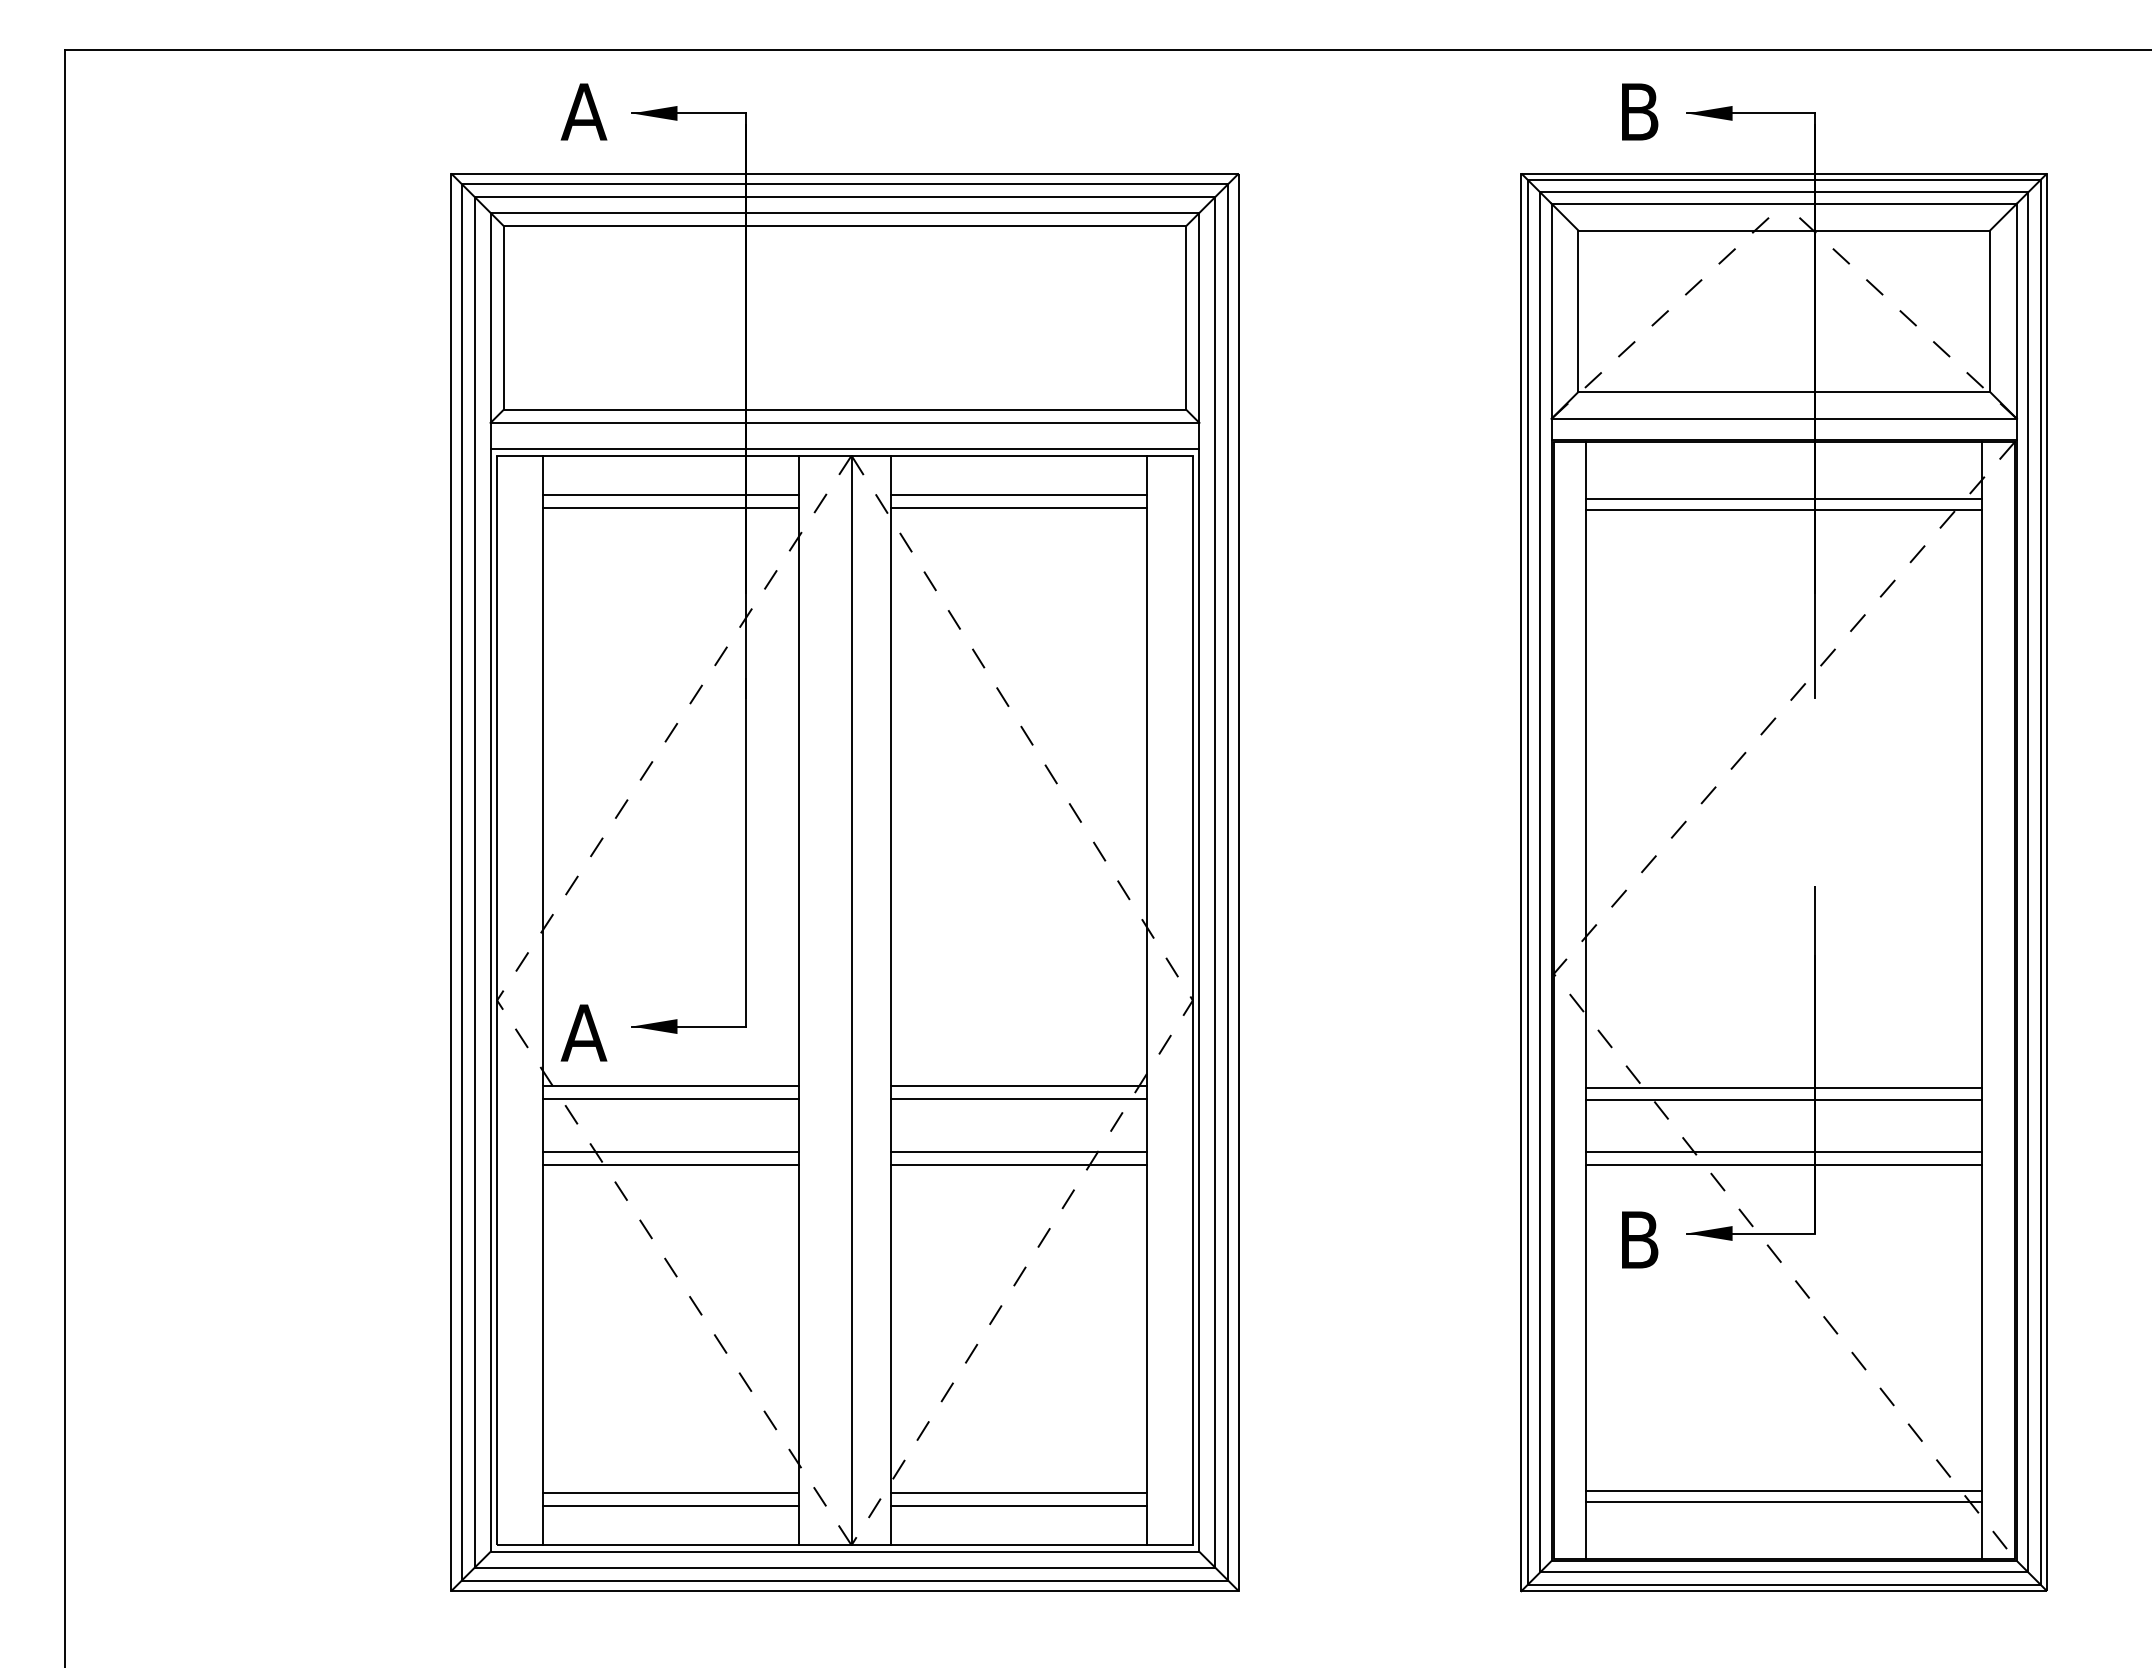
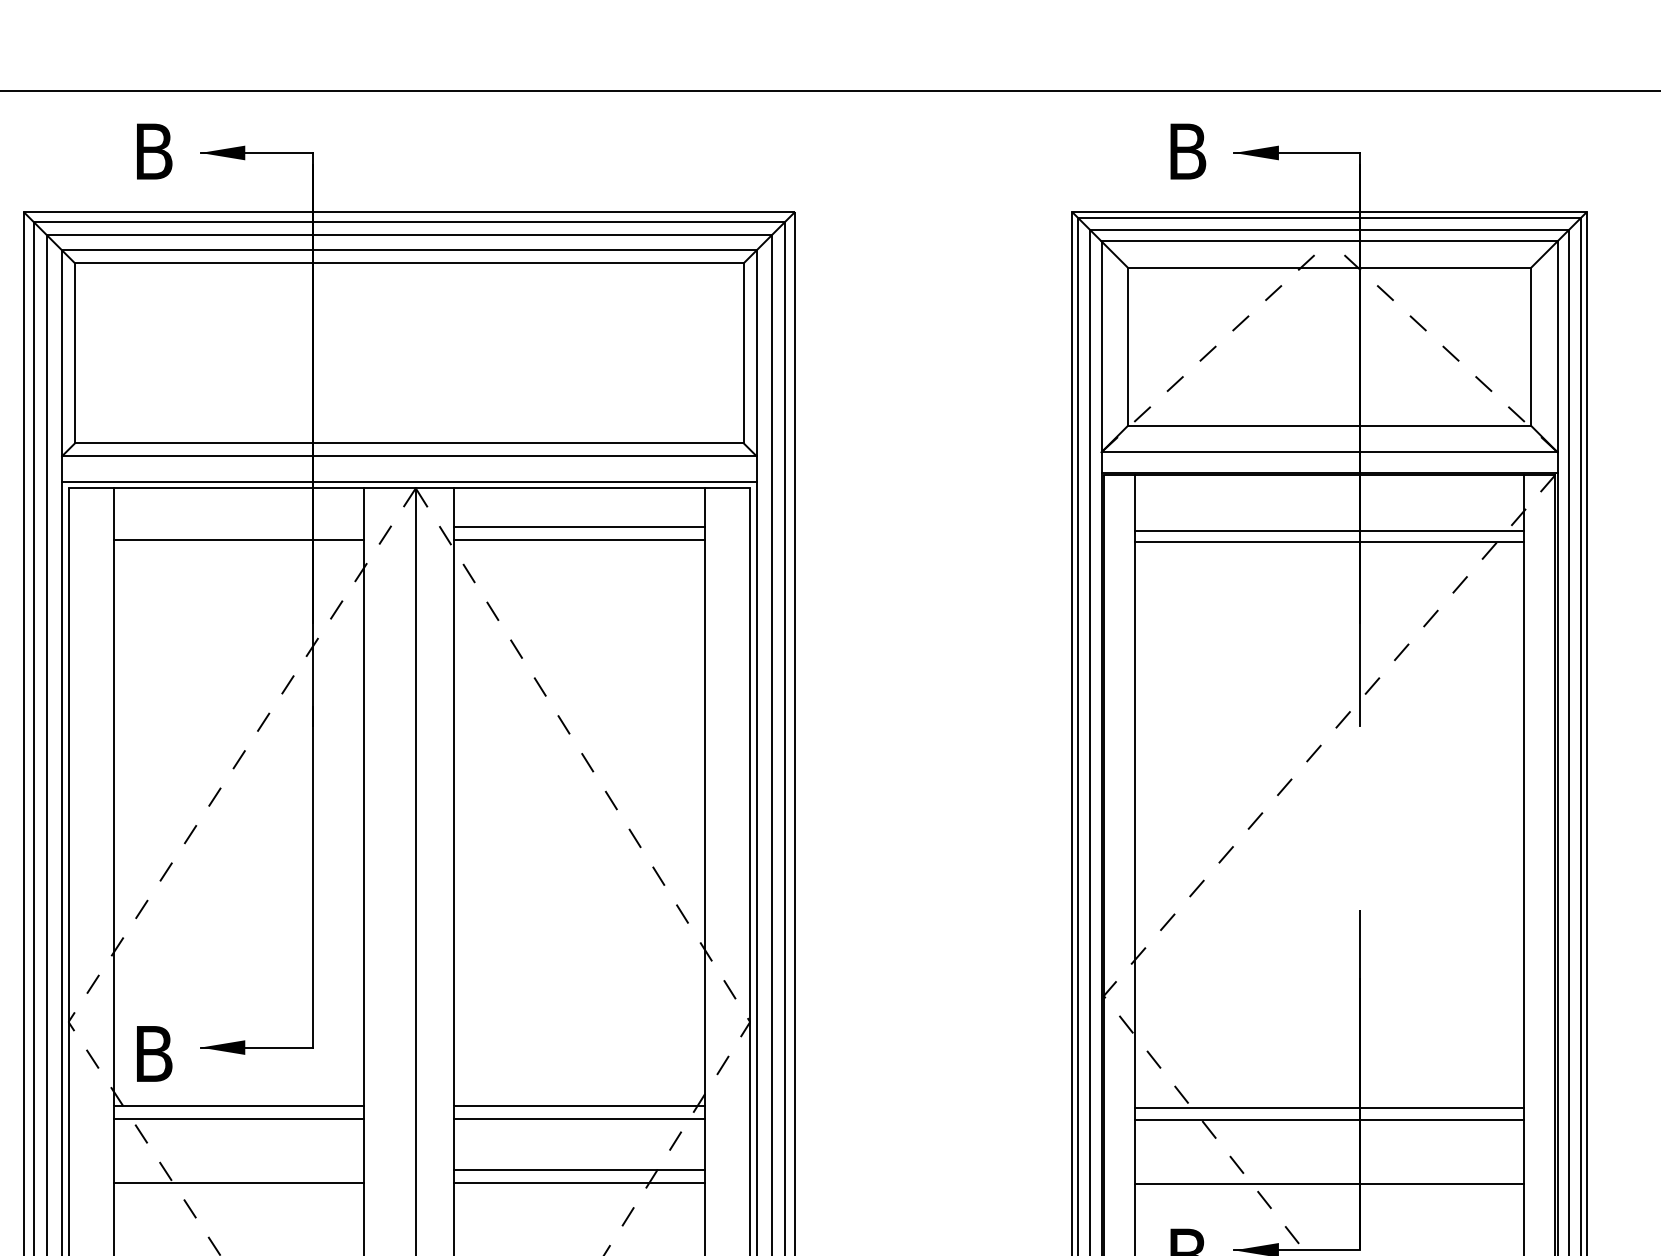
text: (583, 111) -> (153, 151), A -> B
line: (671, 495) -> (239, 527), removed
text: (583, 1032) -> (153, 1053), A -> B
line: (671, 1151) -> (239, 1169), removed
line: (1784, 1151) -> (1329, 1169), removed

